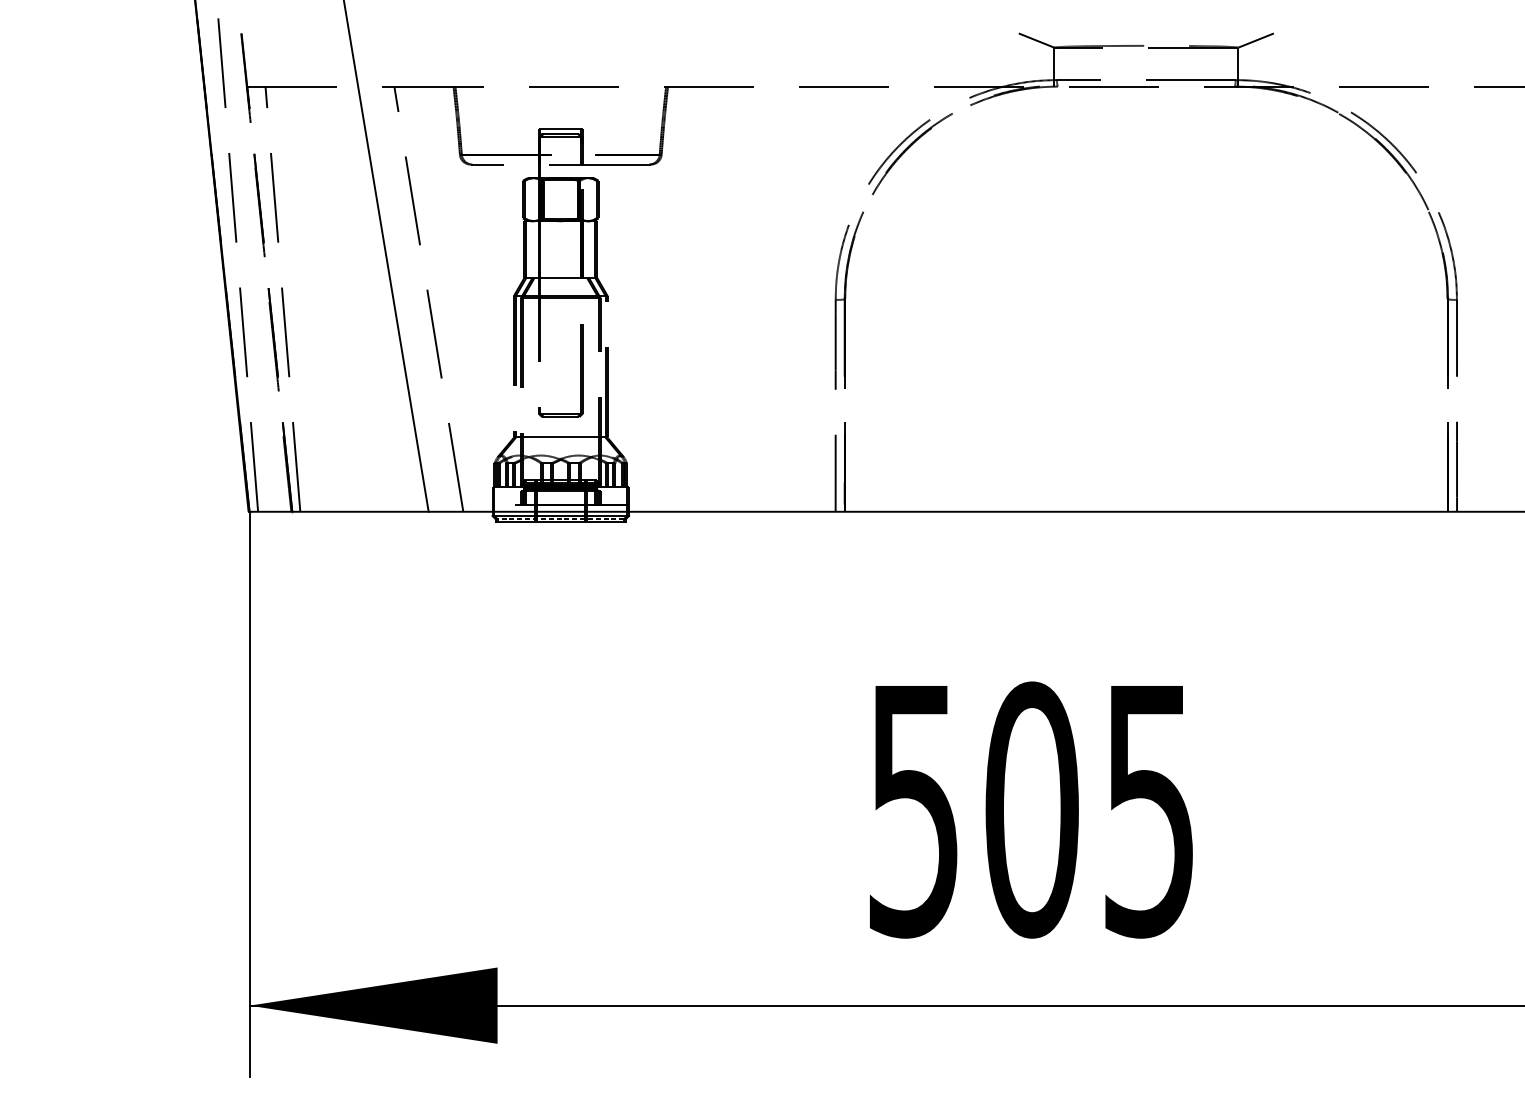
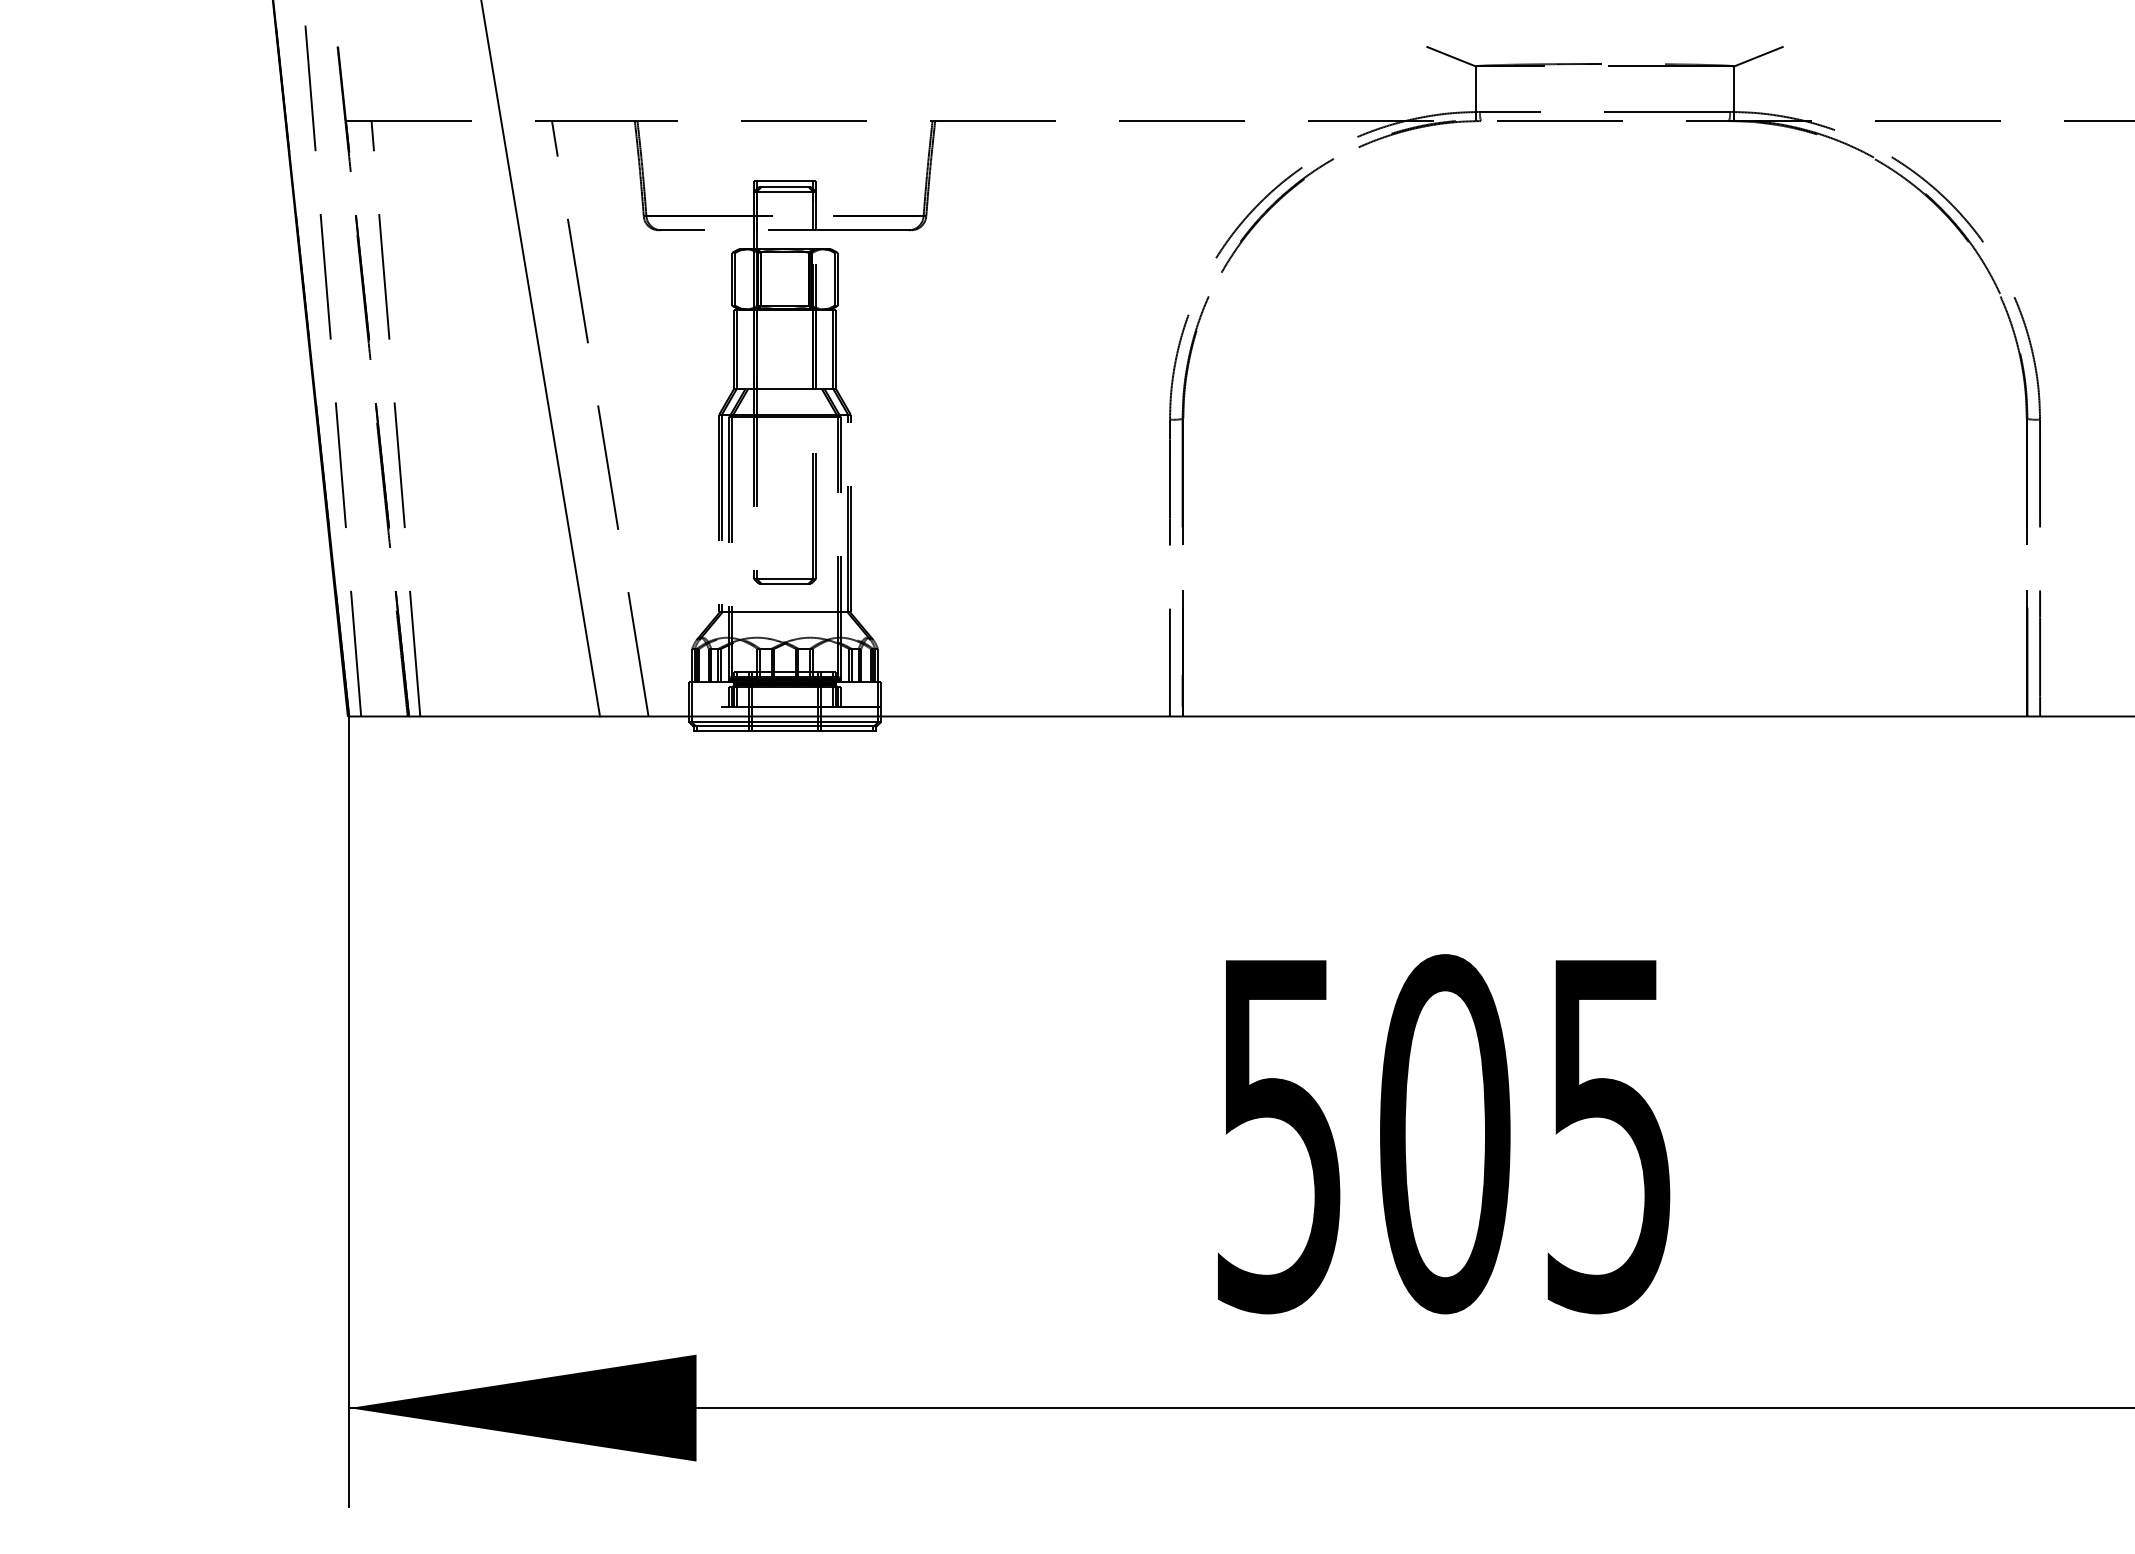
line: (559, 518) -> (783, 726), dashed -> solid

